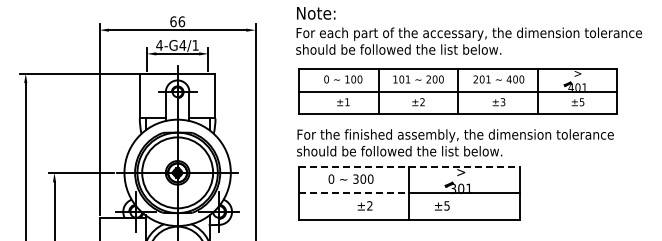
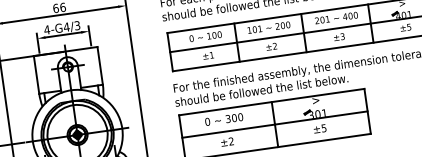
text: (195, 45) -> (77, 25), 4-G4/1 -> 4-G4/3
line: (409, 166) -> (271, 101), dashed -> solid
line: (354, 193) -> (228, 131), dashed -> solid
text: (364, 205) -> (226, 141), moved
text: (442, 205) -> (320, 128), moved

